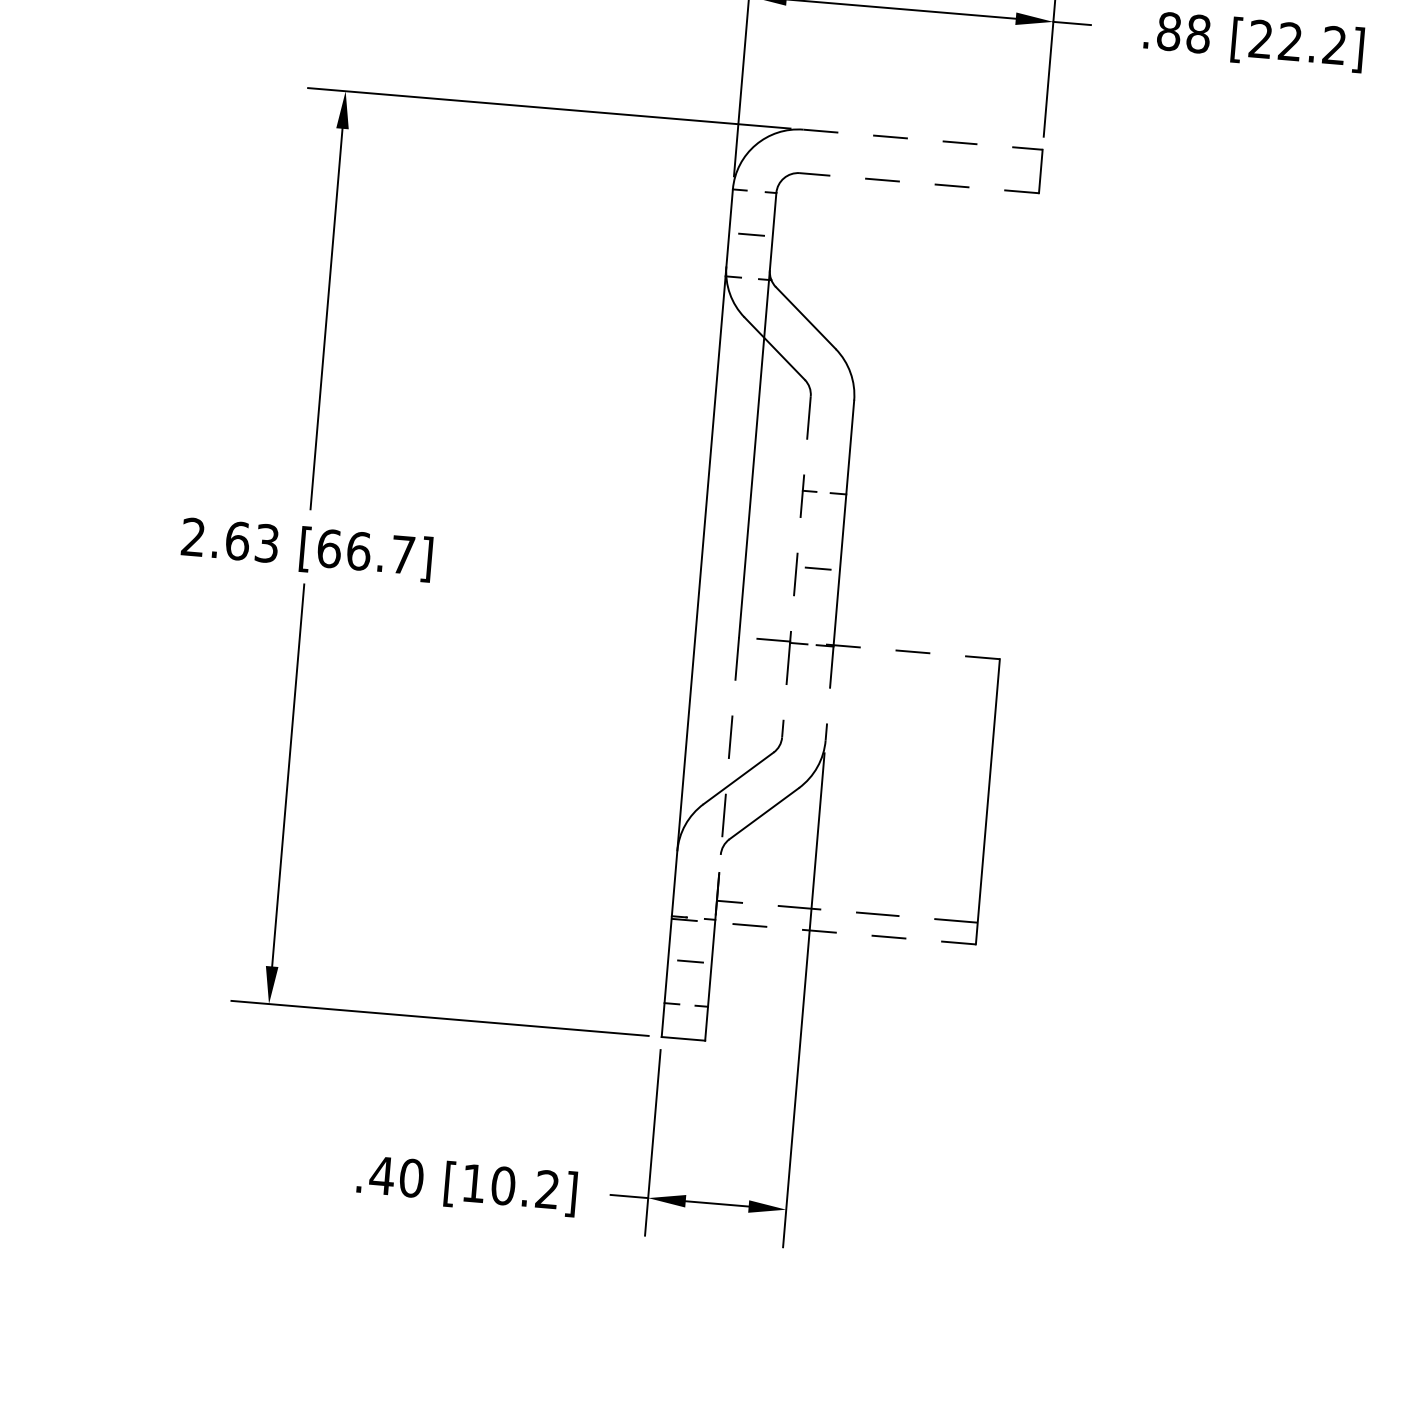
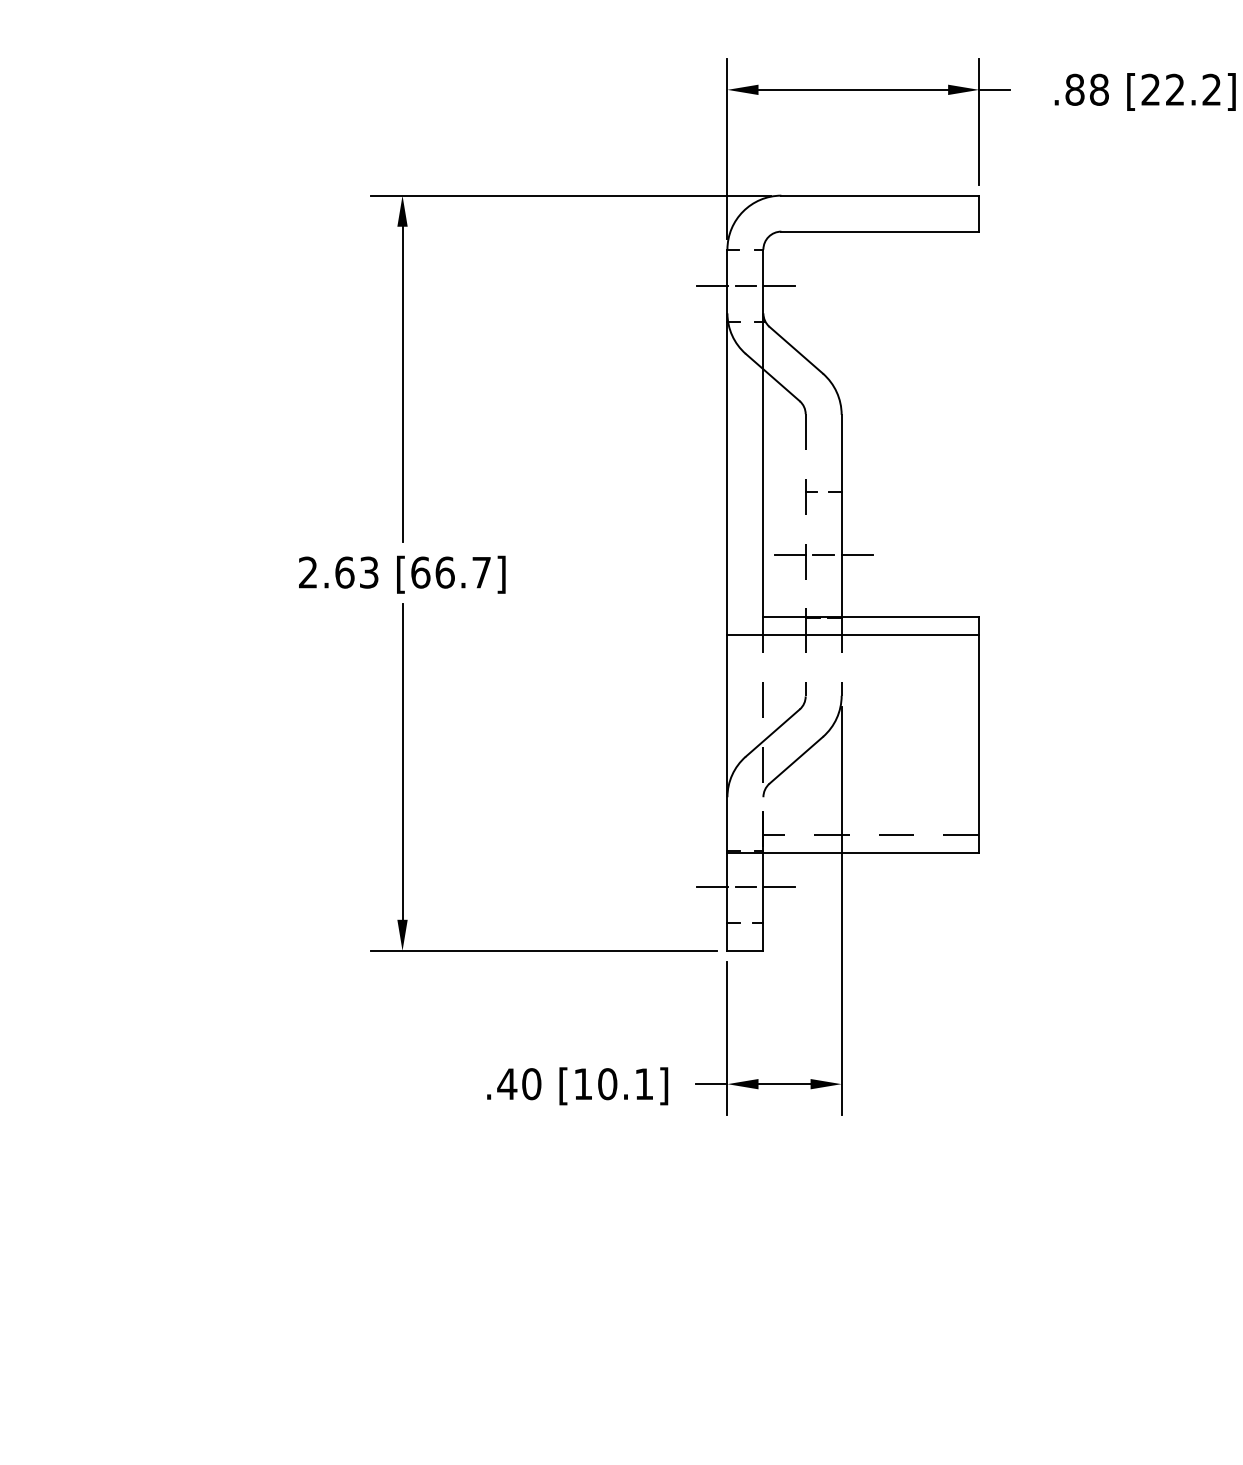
line: (923, 139) -> (880, 195), dashed -> solid
line: (919, 183) -> (880, 231), dashed -> solid
line: (711, 231) -> (712, 285), added
line: (790, 237) -> (778, 285), added
line: (776, 565) -> (789, 555), added
line: (857, 572) -> (856, 555), added
line: (869, 648) -> (871, 617), dashed -> solid
line: (846, 668) -> (853, 635), added
line: (823, 932) -> (853, 853), dashed -> solid
line: (650, 957) -> (712, 886), added
line: (729, 964) -> (778, 886), added
text: (546, 1188) -> (643, 1083), [10.2] -> [10.1]

